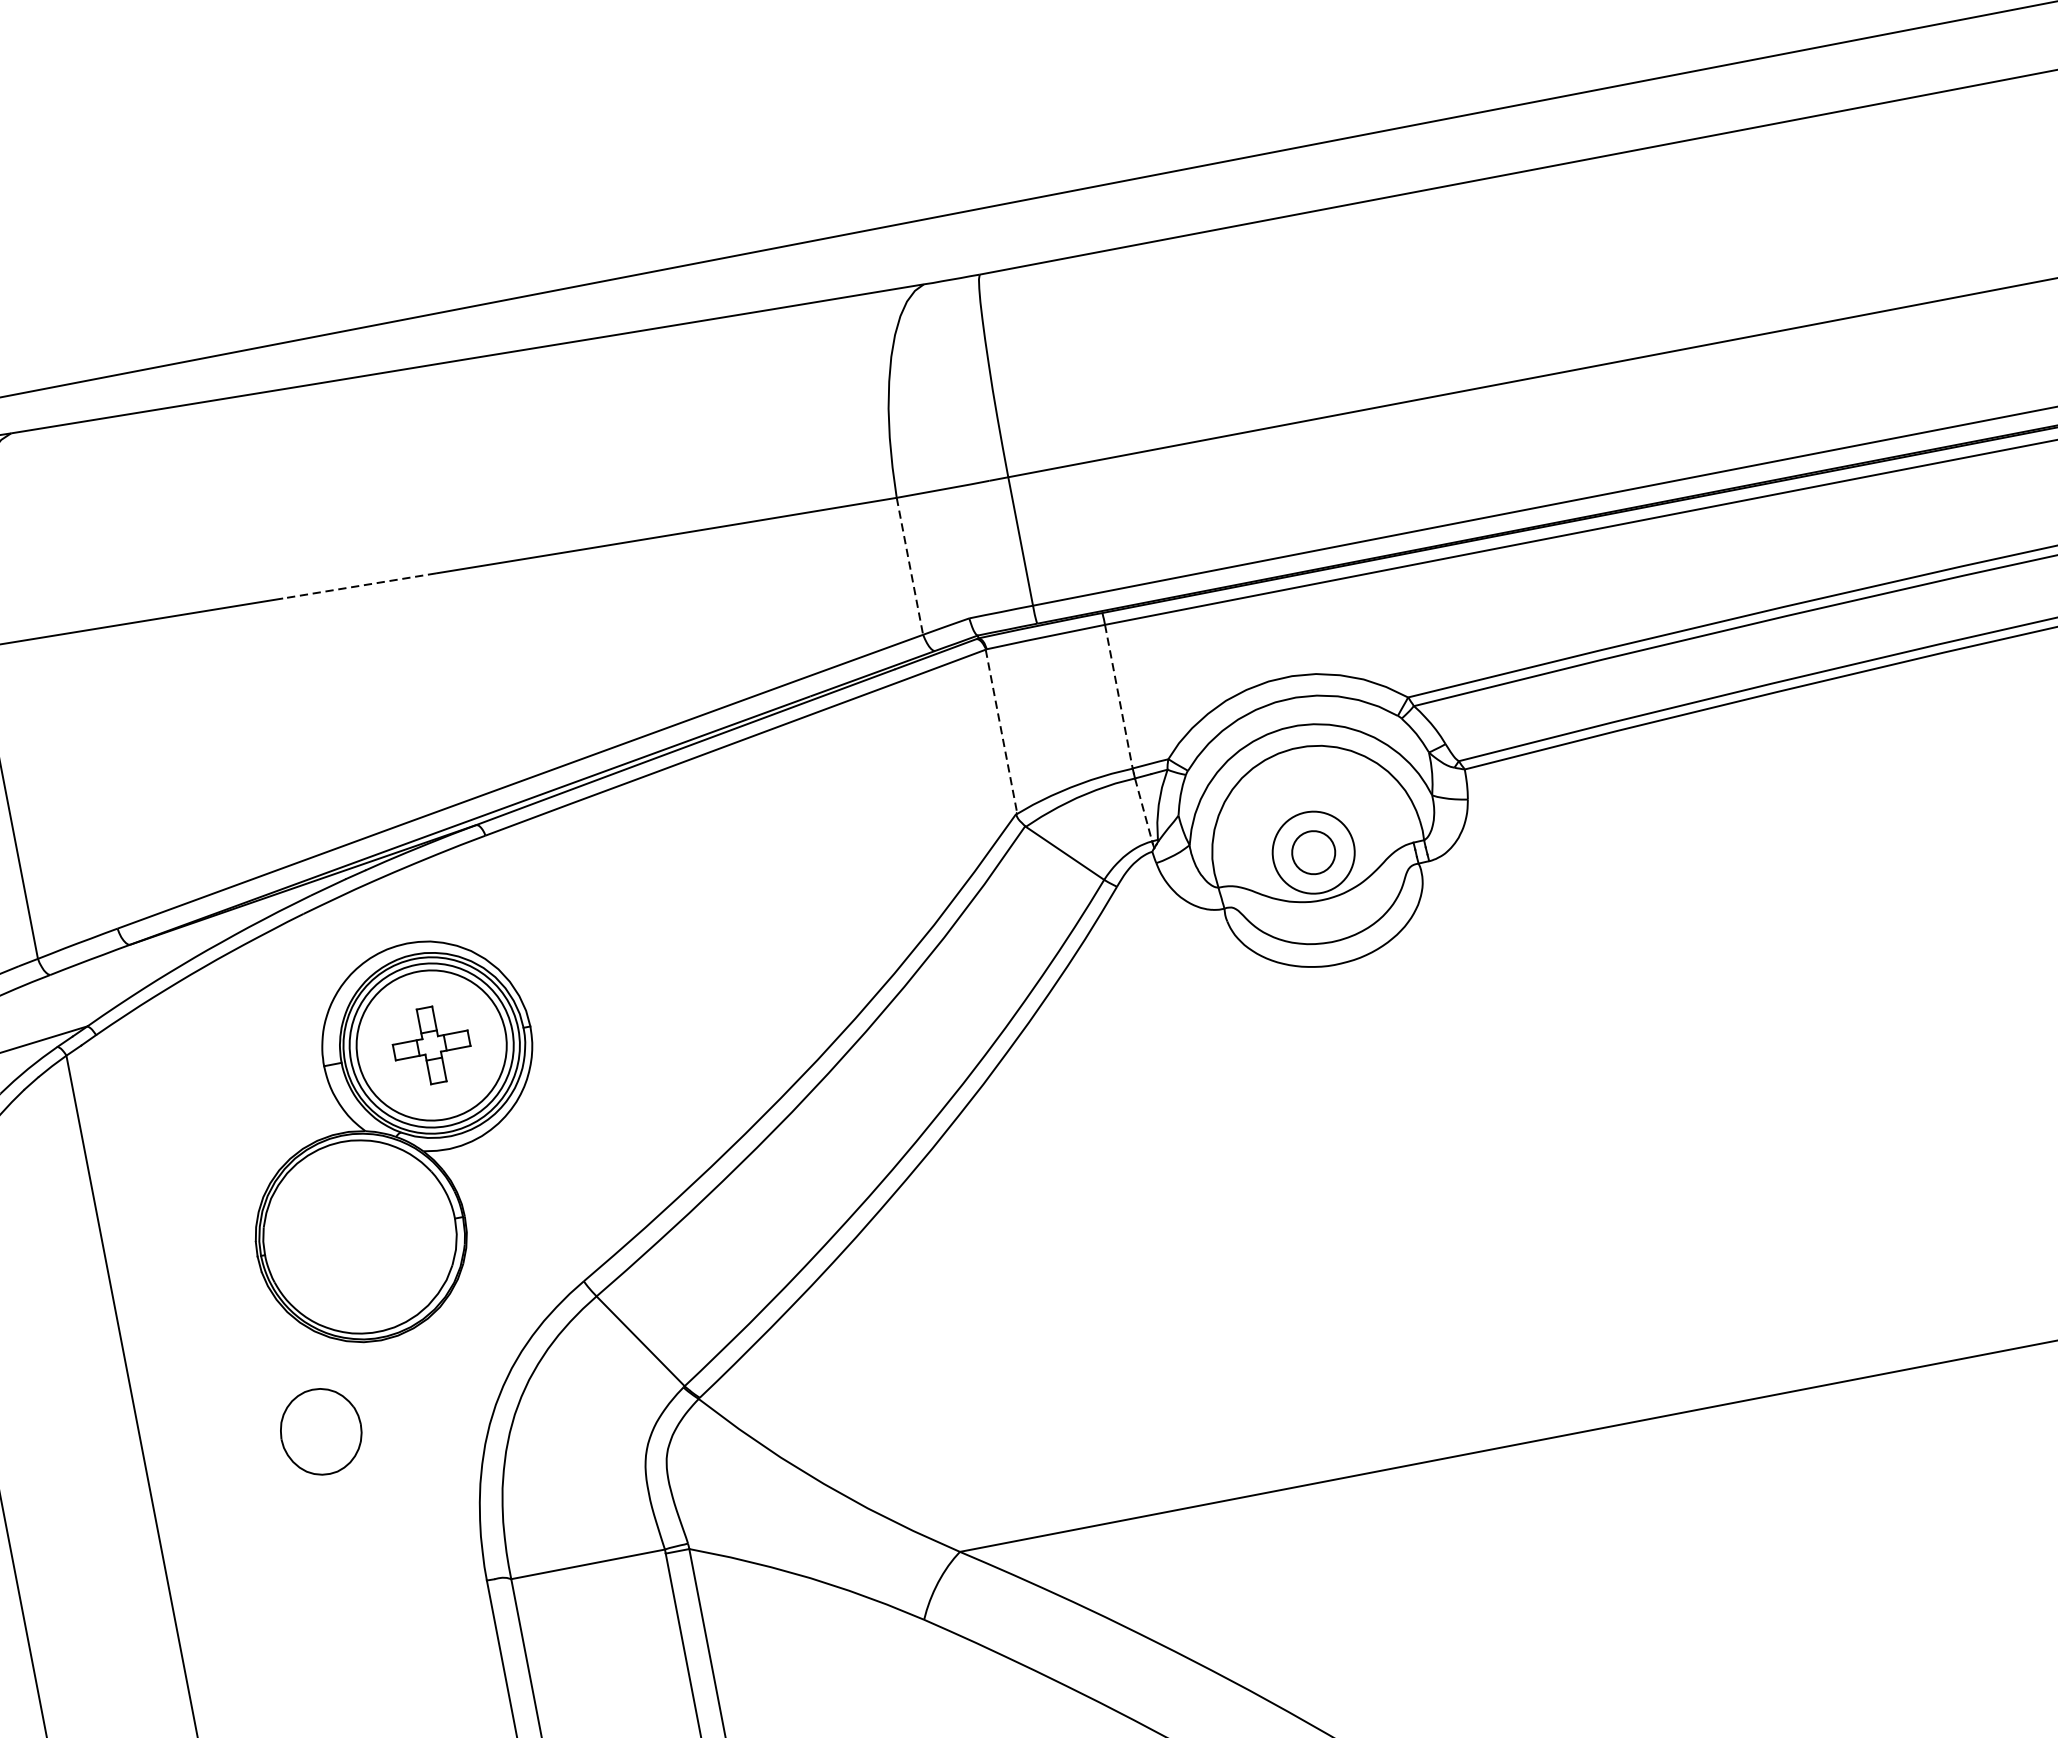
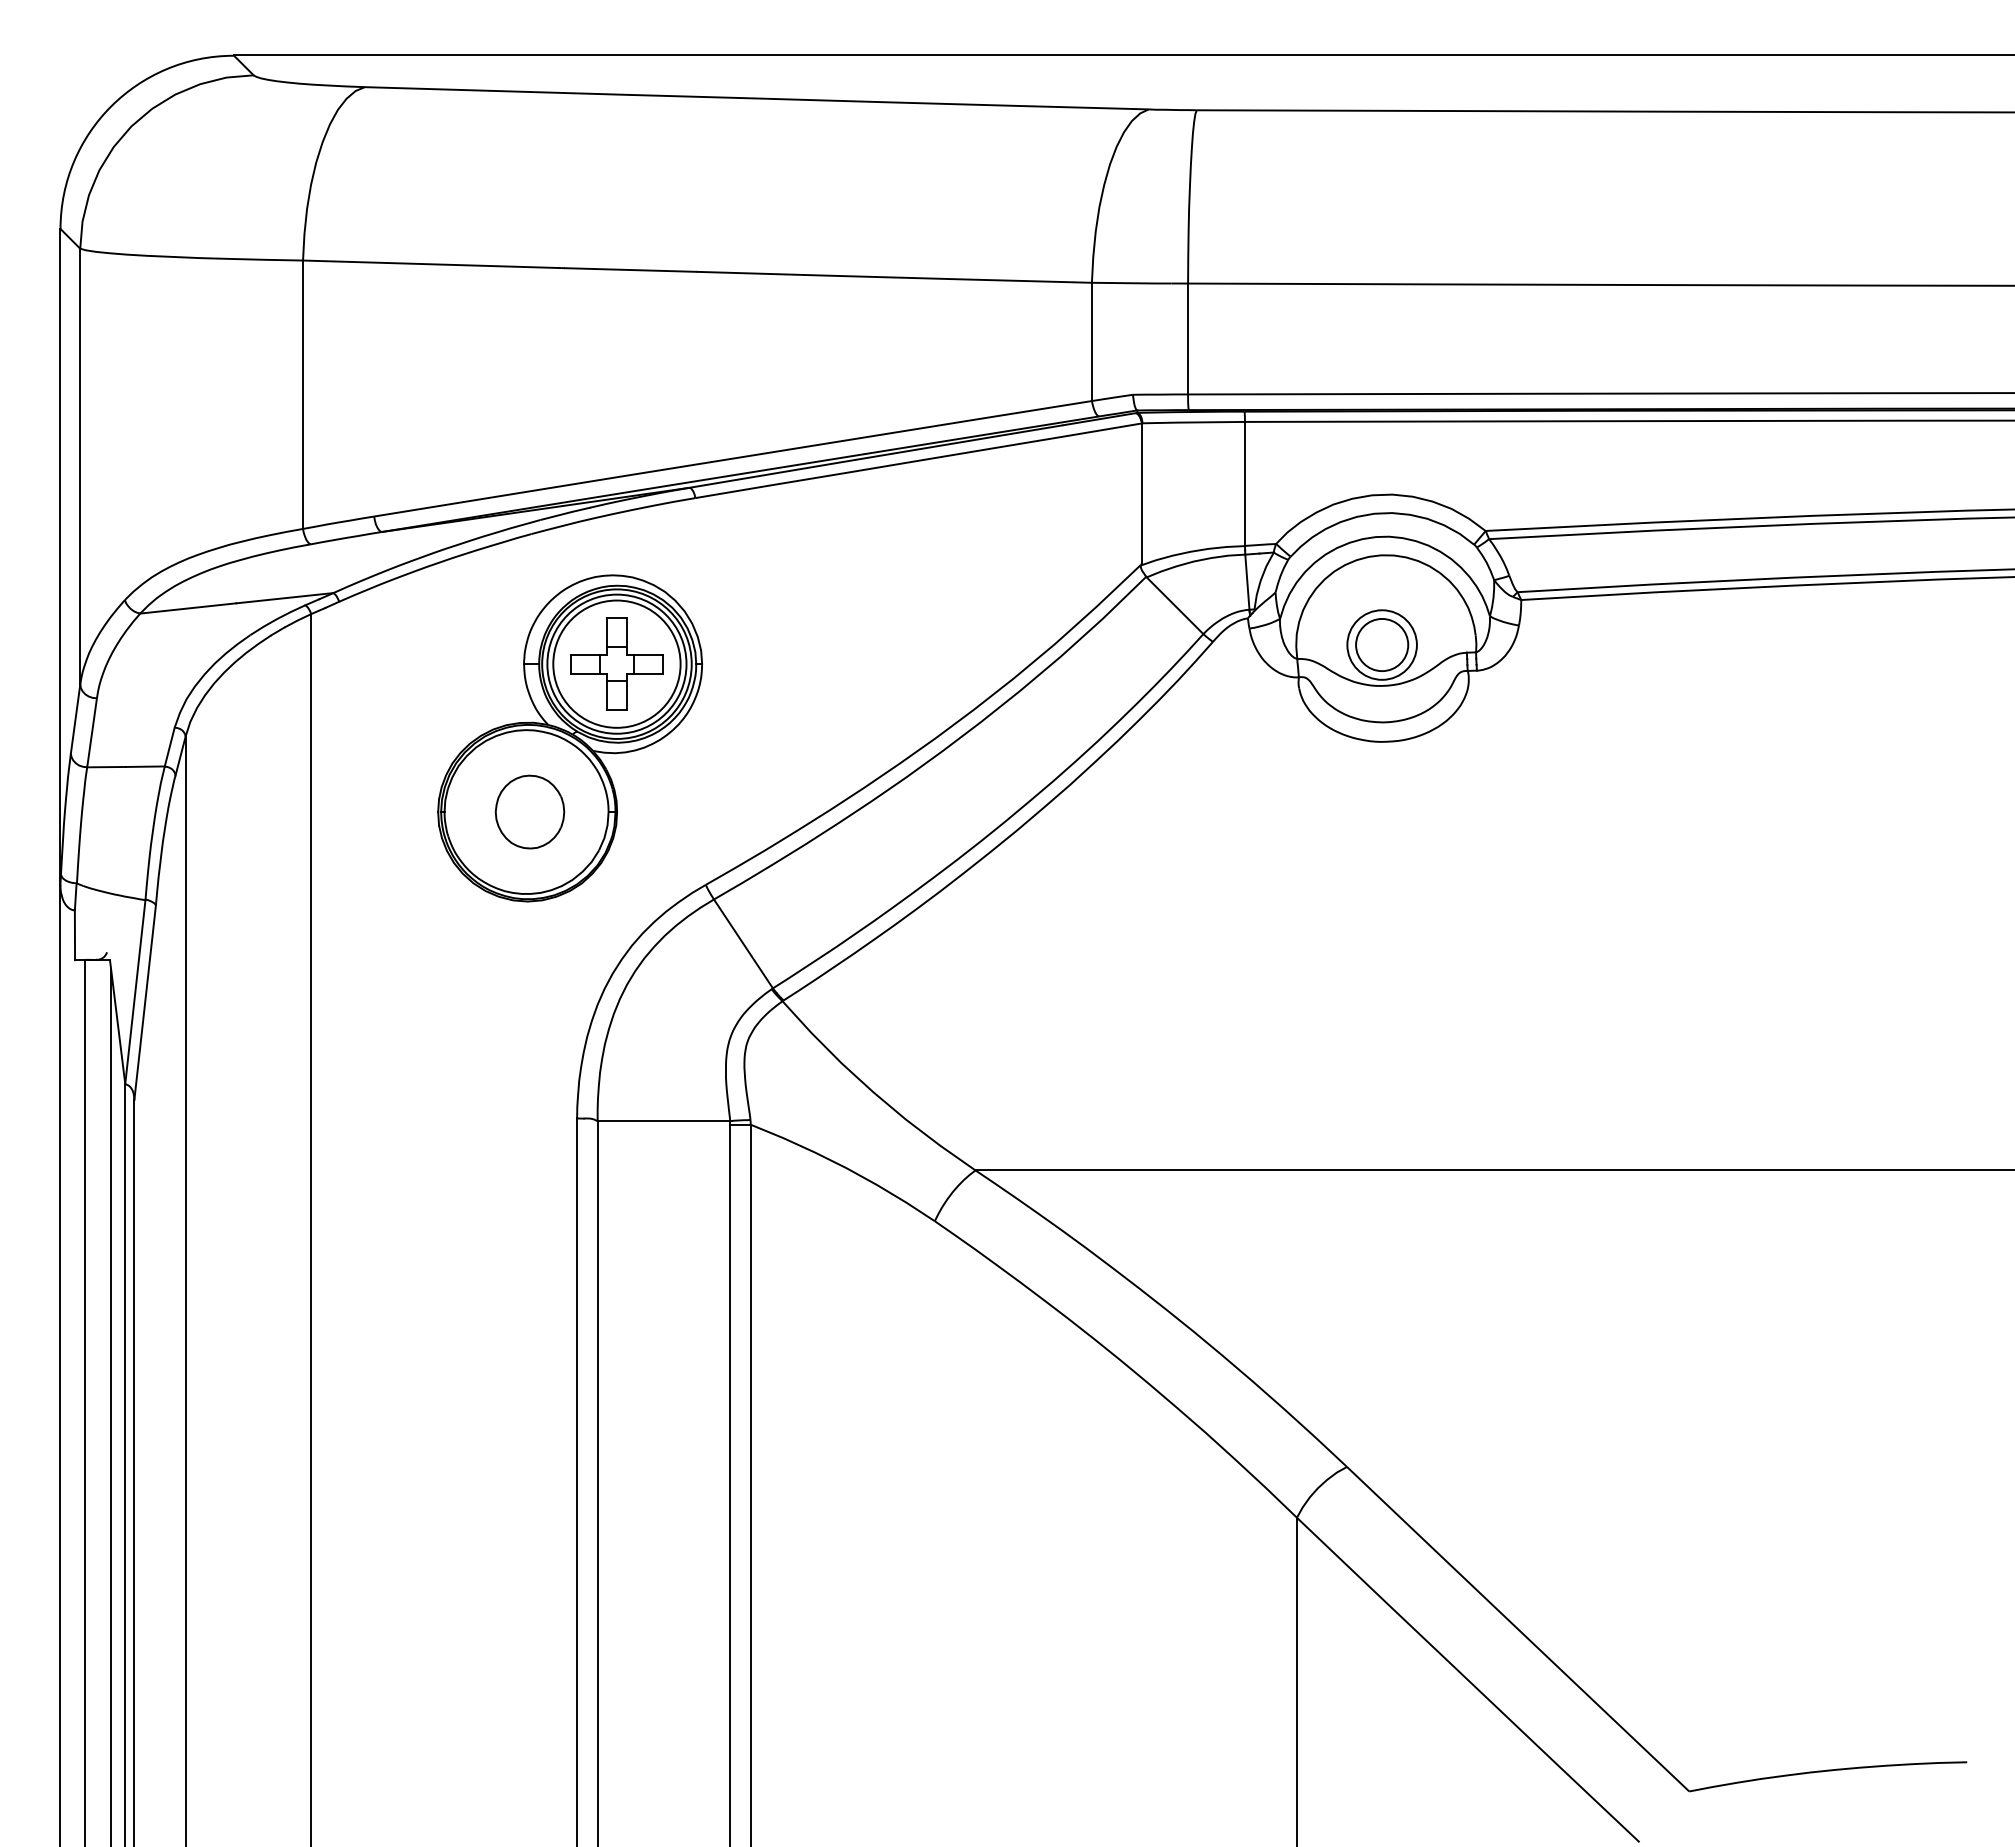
line: (909, 567) -> (1091, 342), dashed -> solid
line: (359, 586) -> (630, 270), dashed -> solid
line: (1118, 696) -> (1244, 483), dashed -> solid
line: (1001, 731) -> (1141, 494), dashed -> solid
line: (1143, 810) -> (1247, 582), dashed -> solid
circle: (1313, 851) -> (1382, 644), size x1.43
part: (431, 1044) -> (616, 663), size x1.43
part: (320, 1431) -> (529, 811), moved

